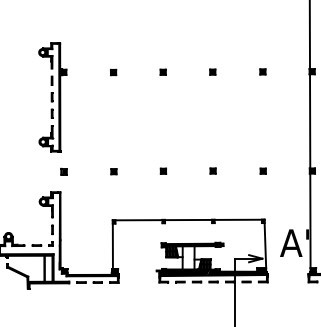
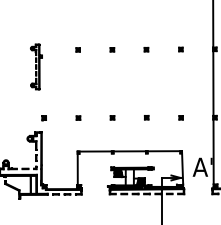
part: (52, 96) -> (36, 66), size x0.6

